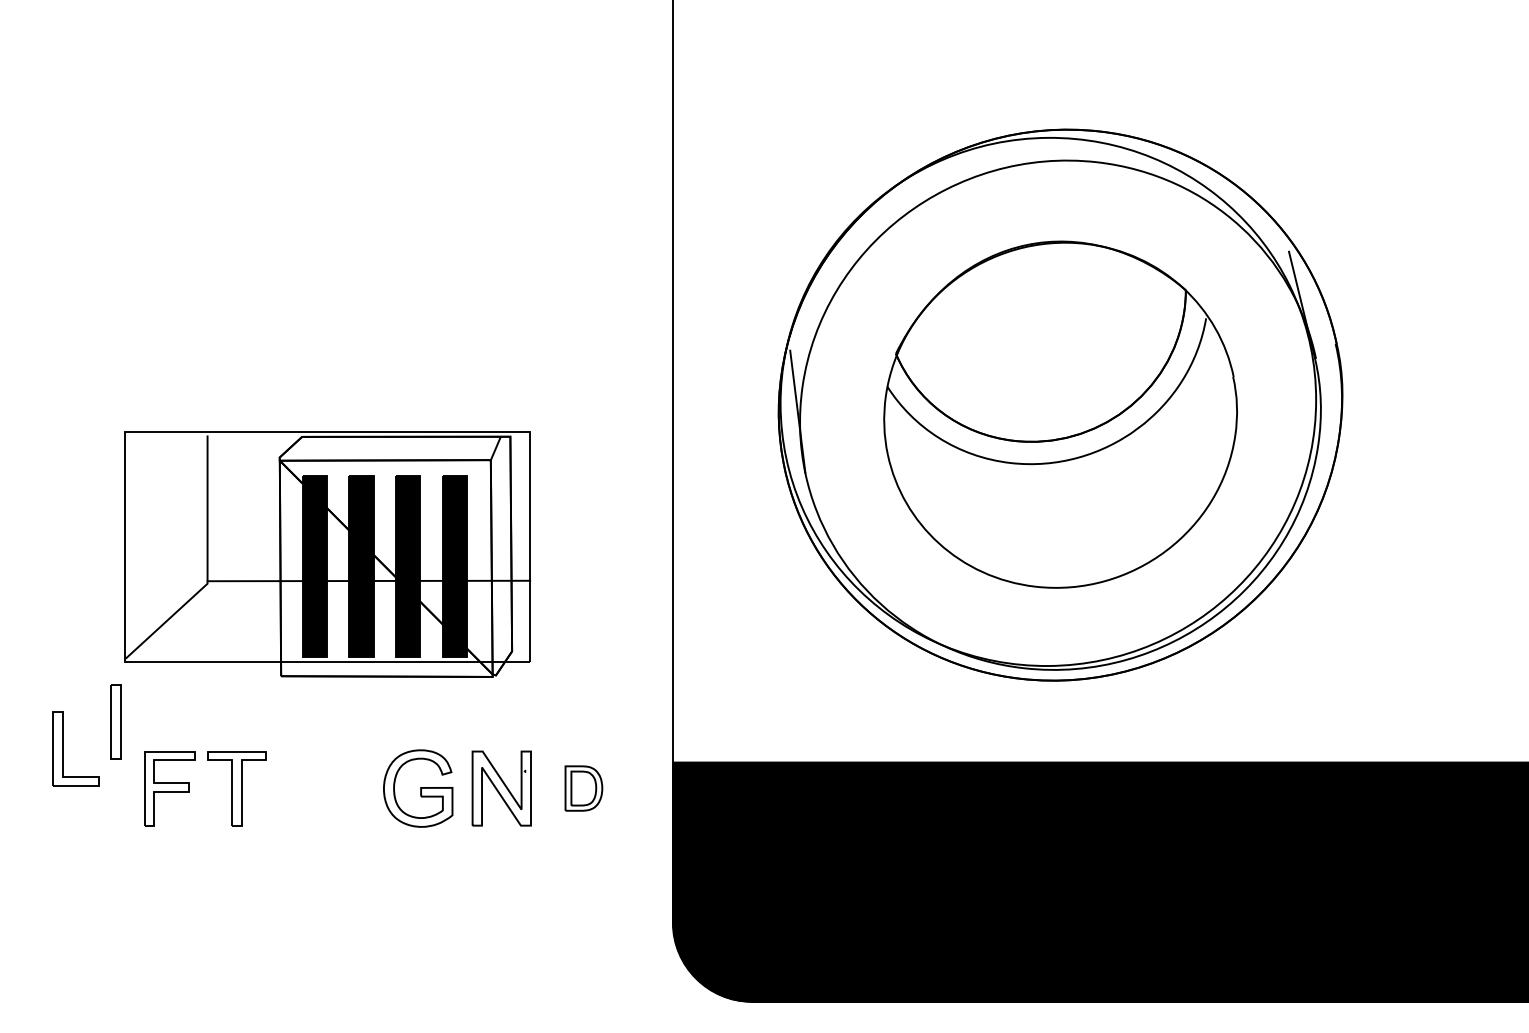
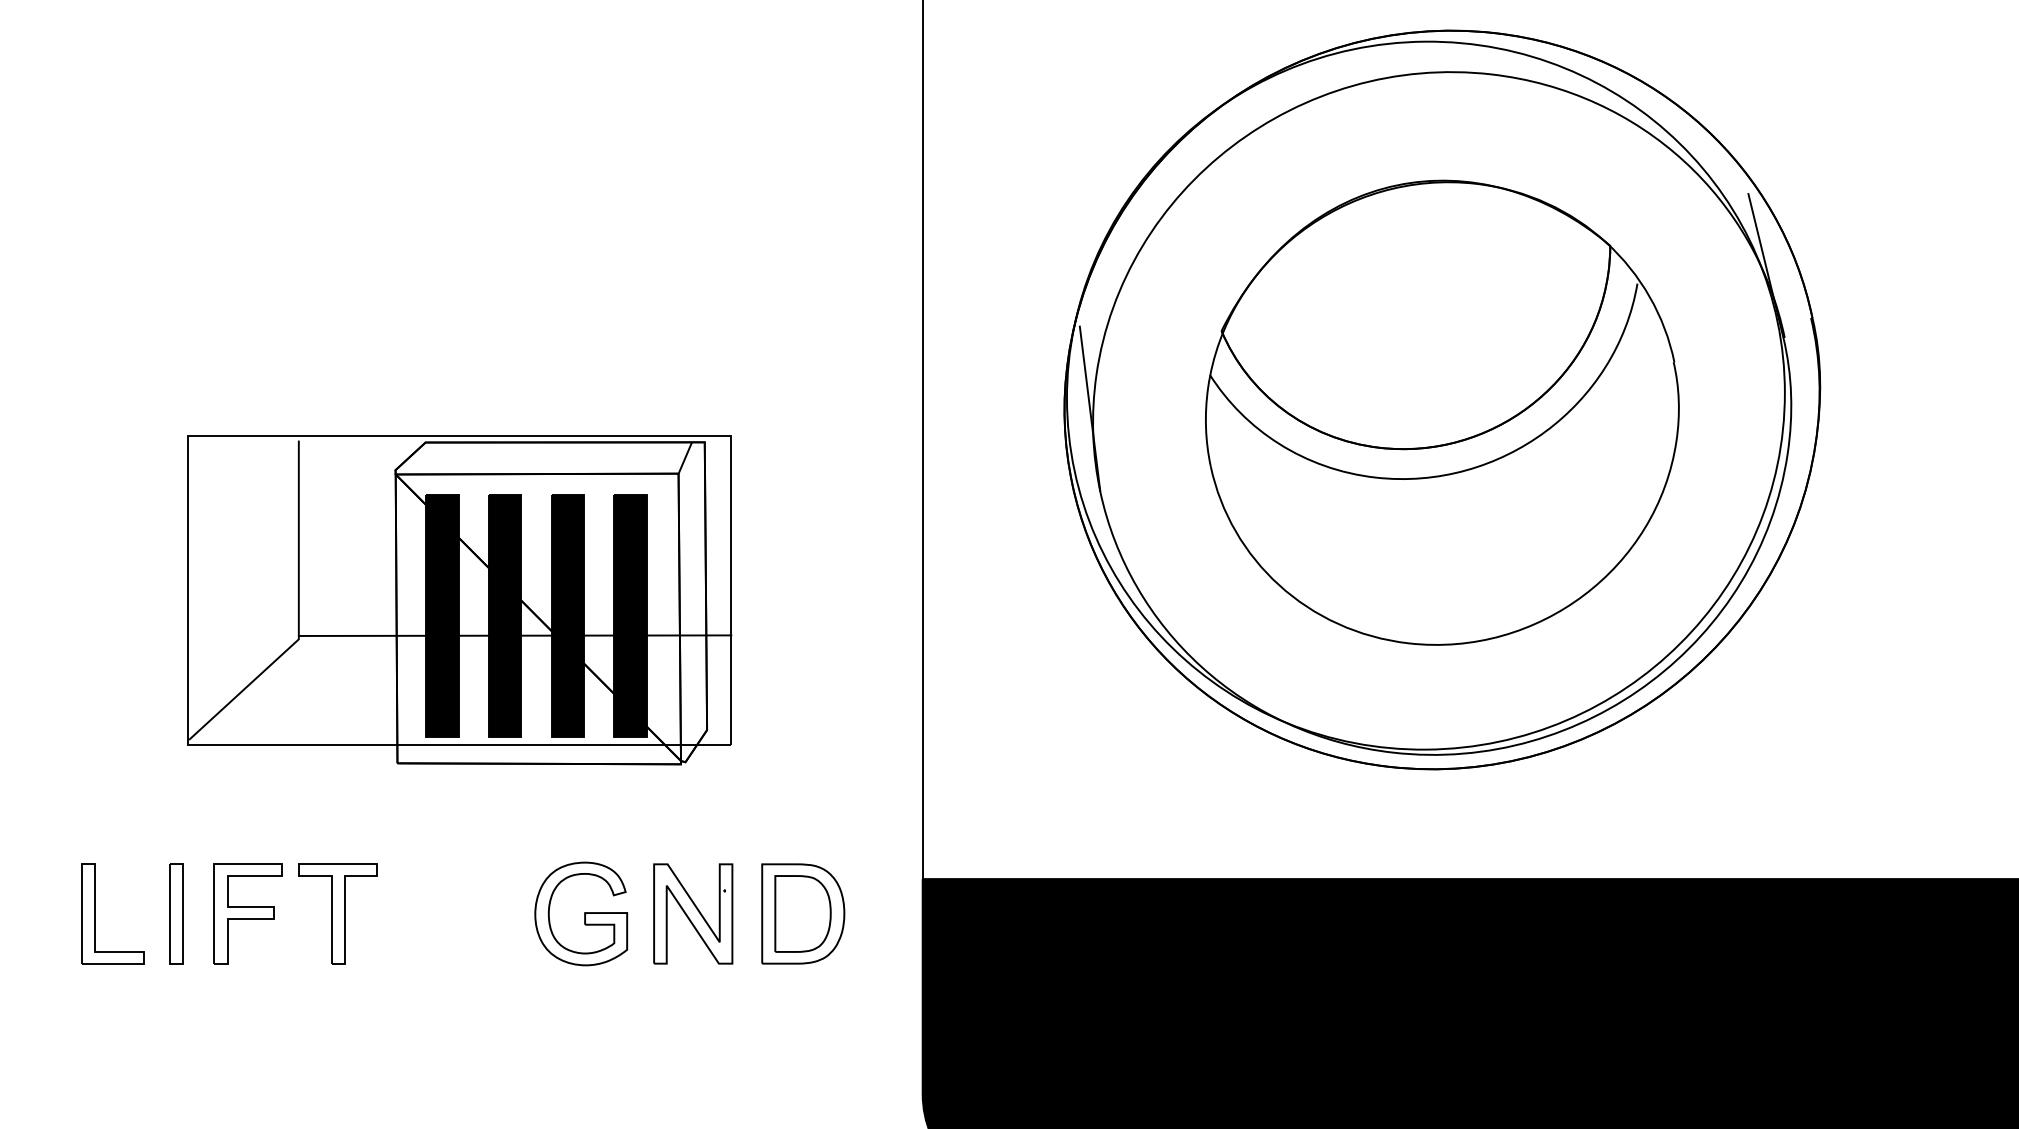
part: (115, 721) -> (175, 913), moved
part: (63, 748) -> (96, 913), moved
part: (583, 788) -> (802, 913), size x1.67

